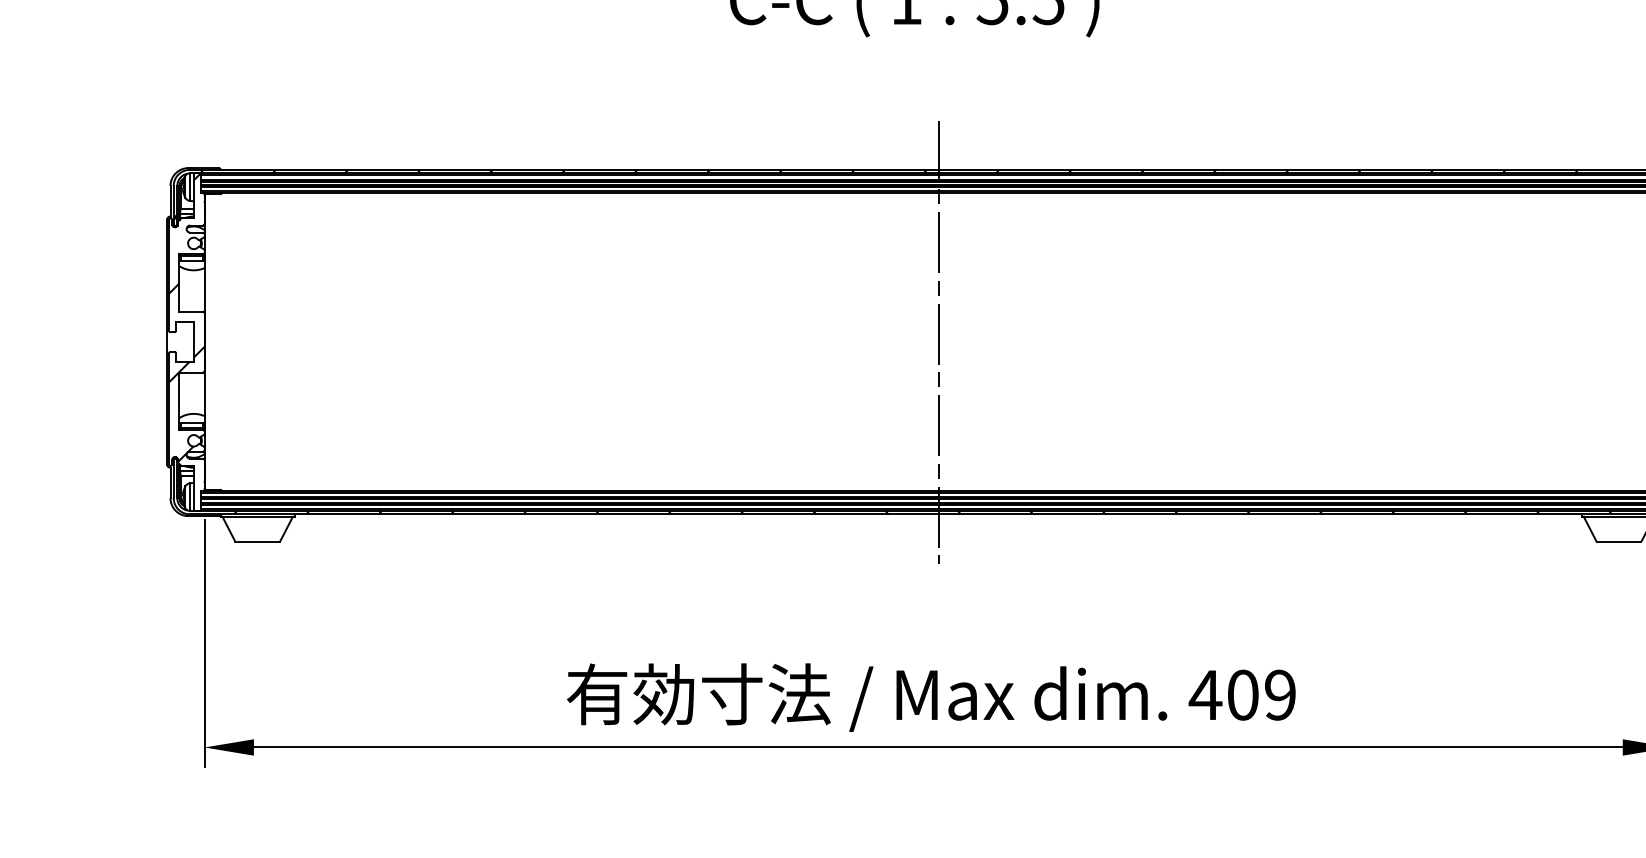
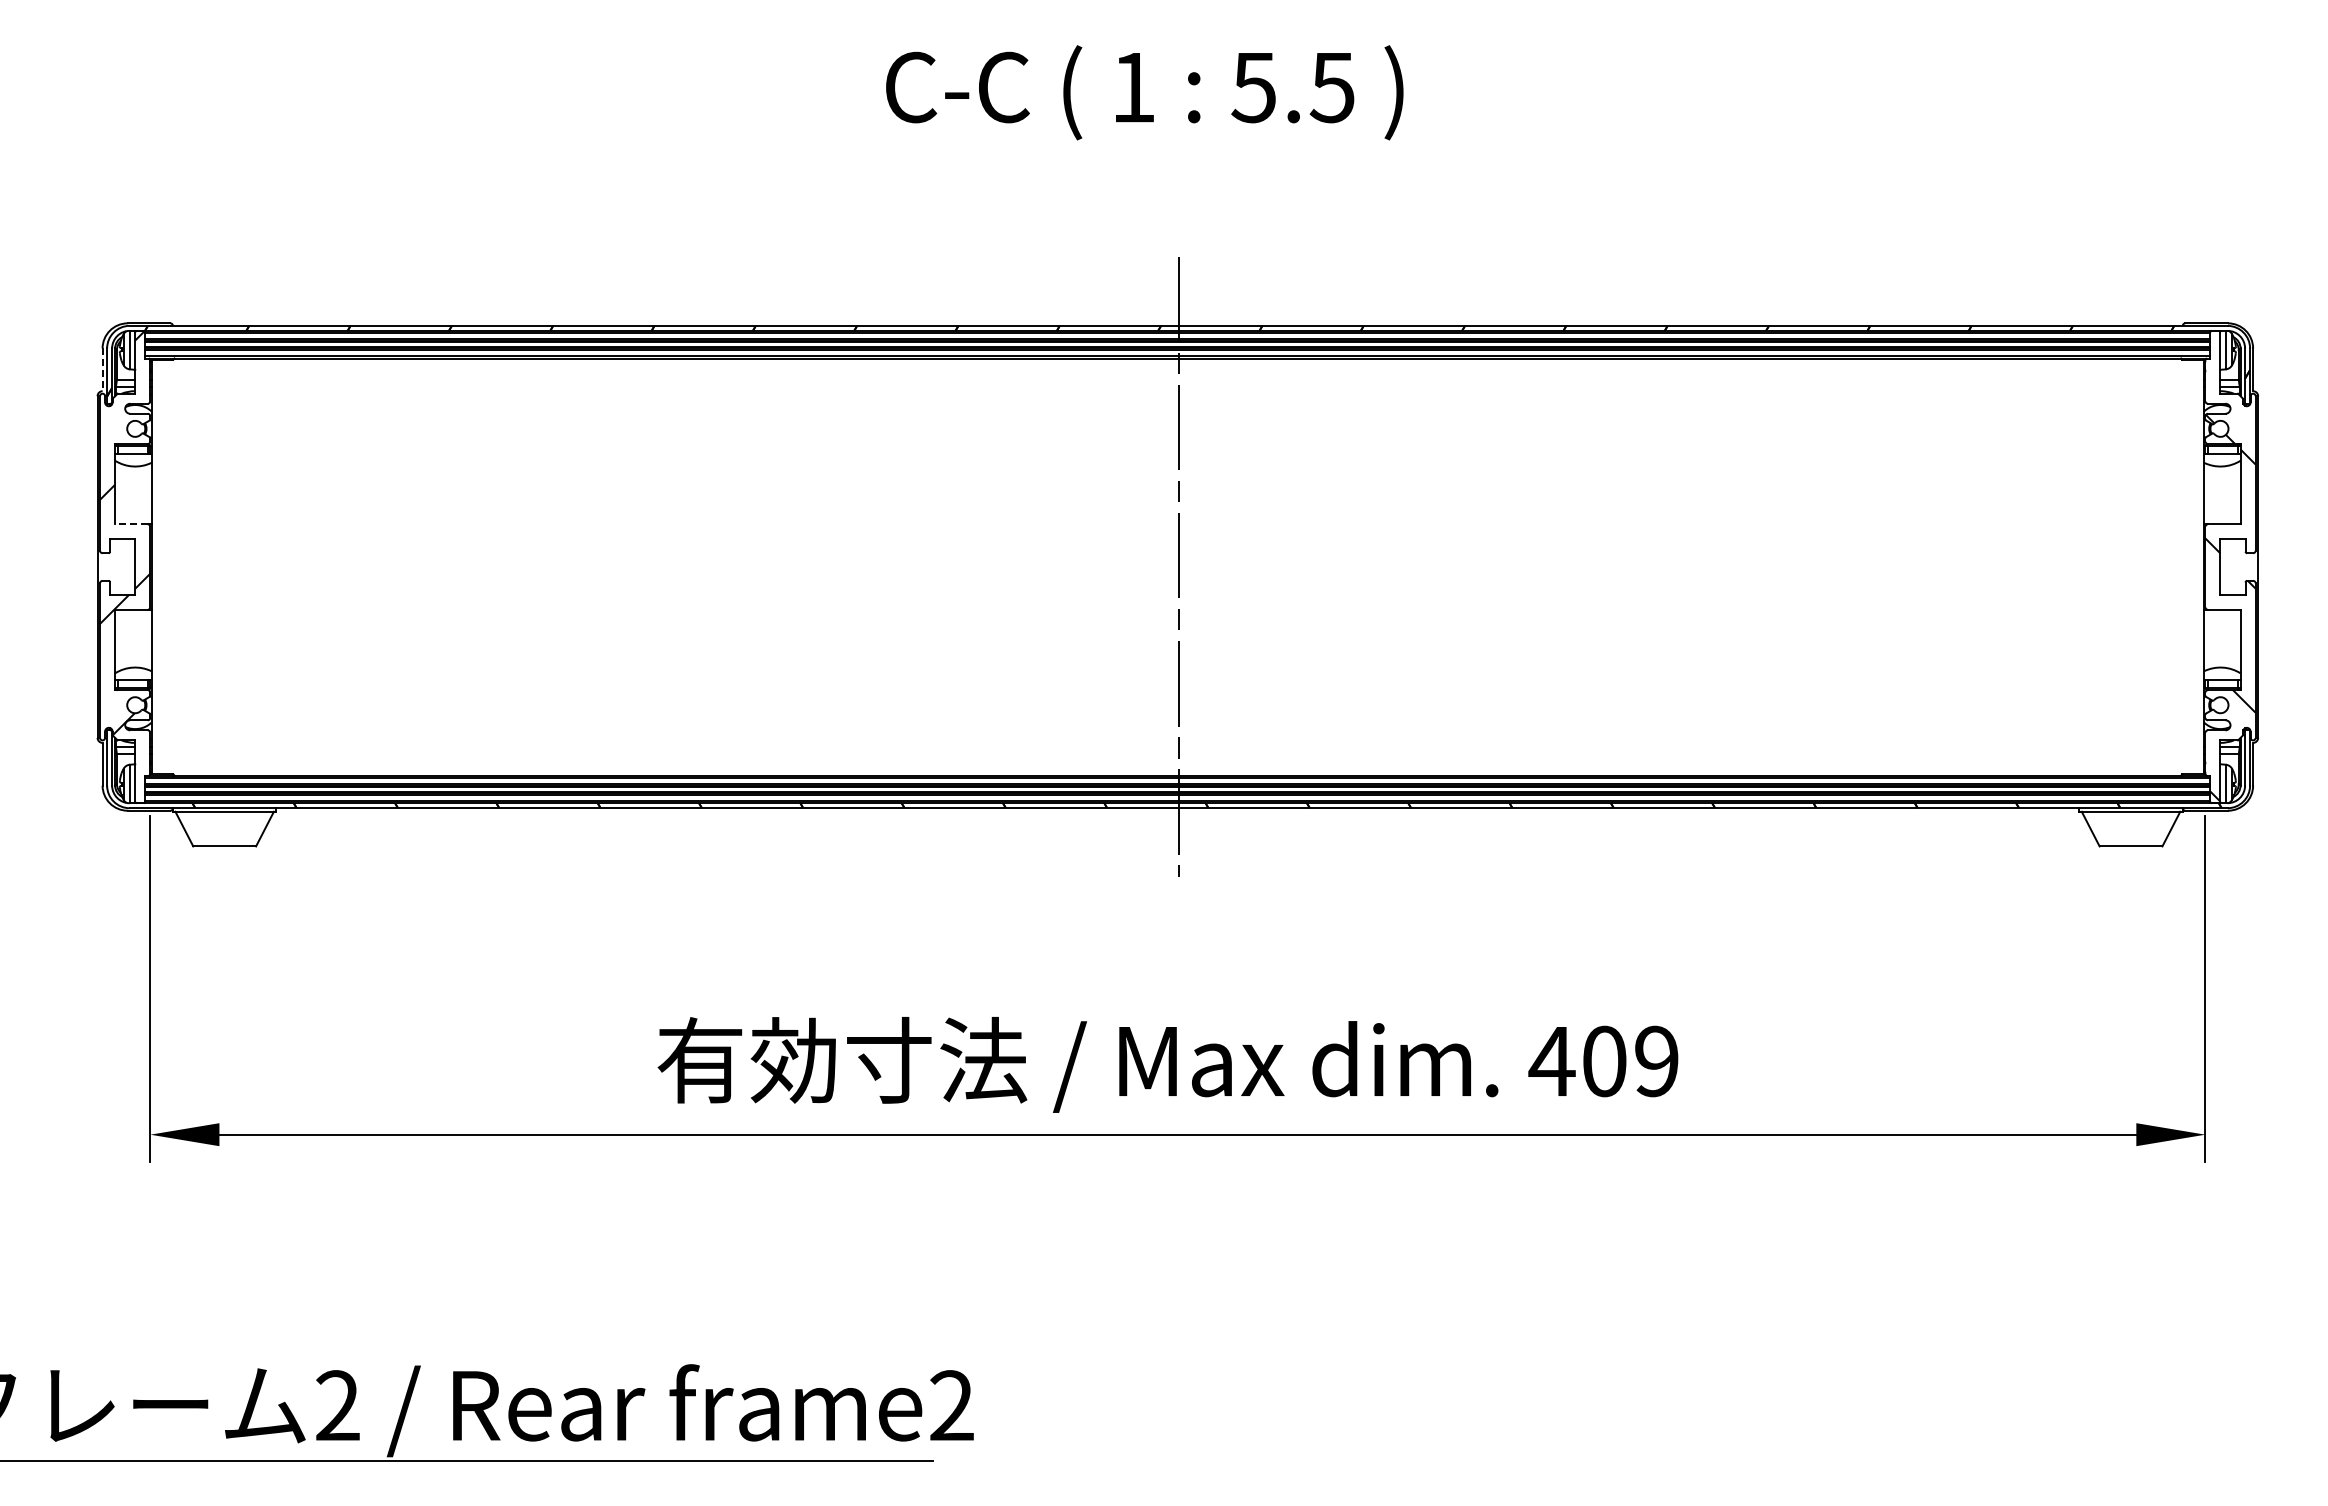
line: (170, 201) -> (102, 370), solid -> dashed
line: (190, 311) -> (130, 524), solid -> dashed

